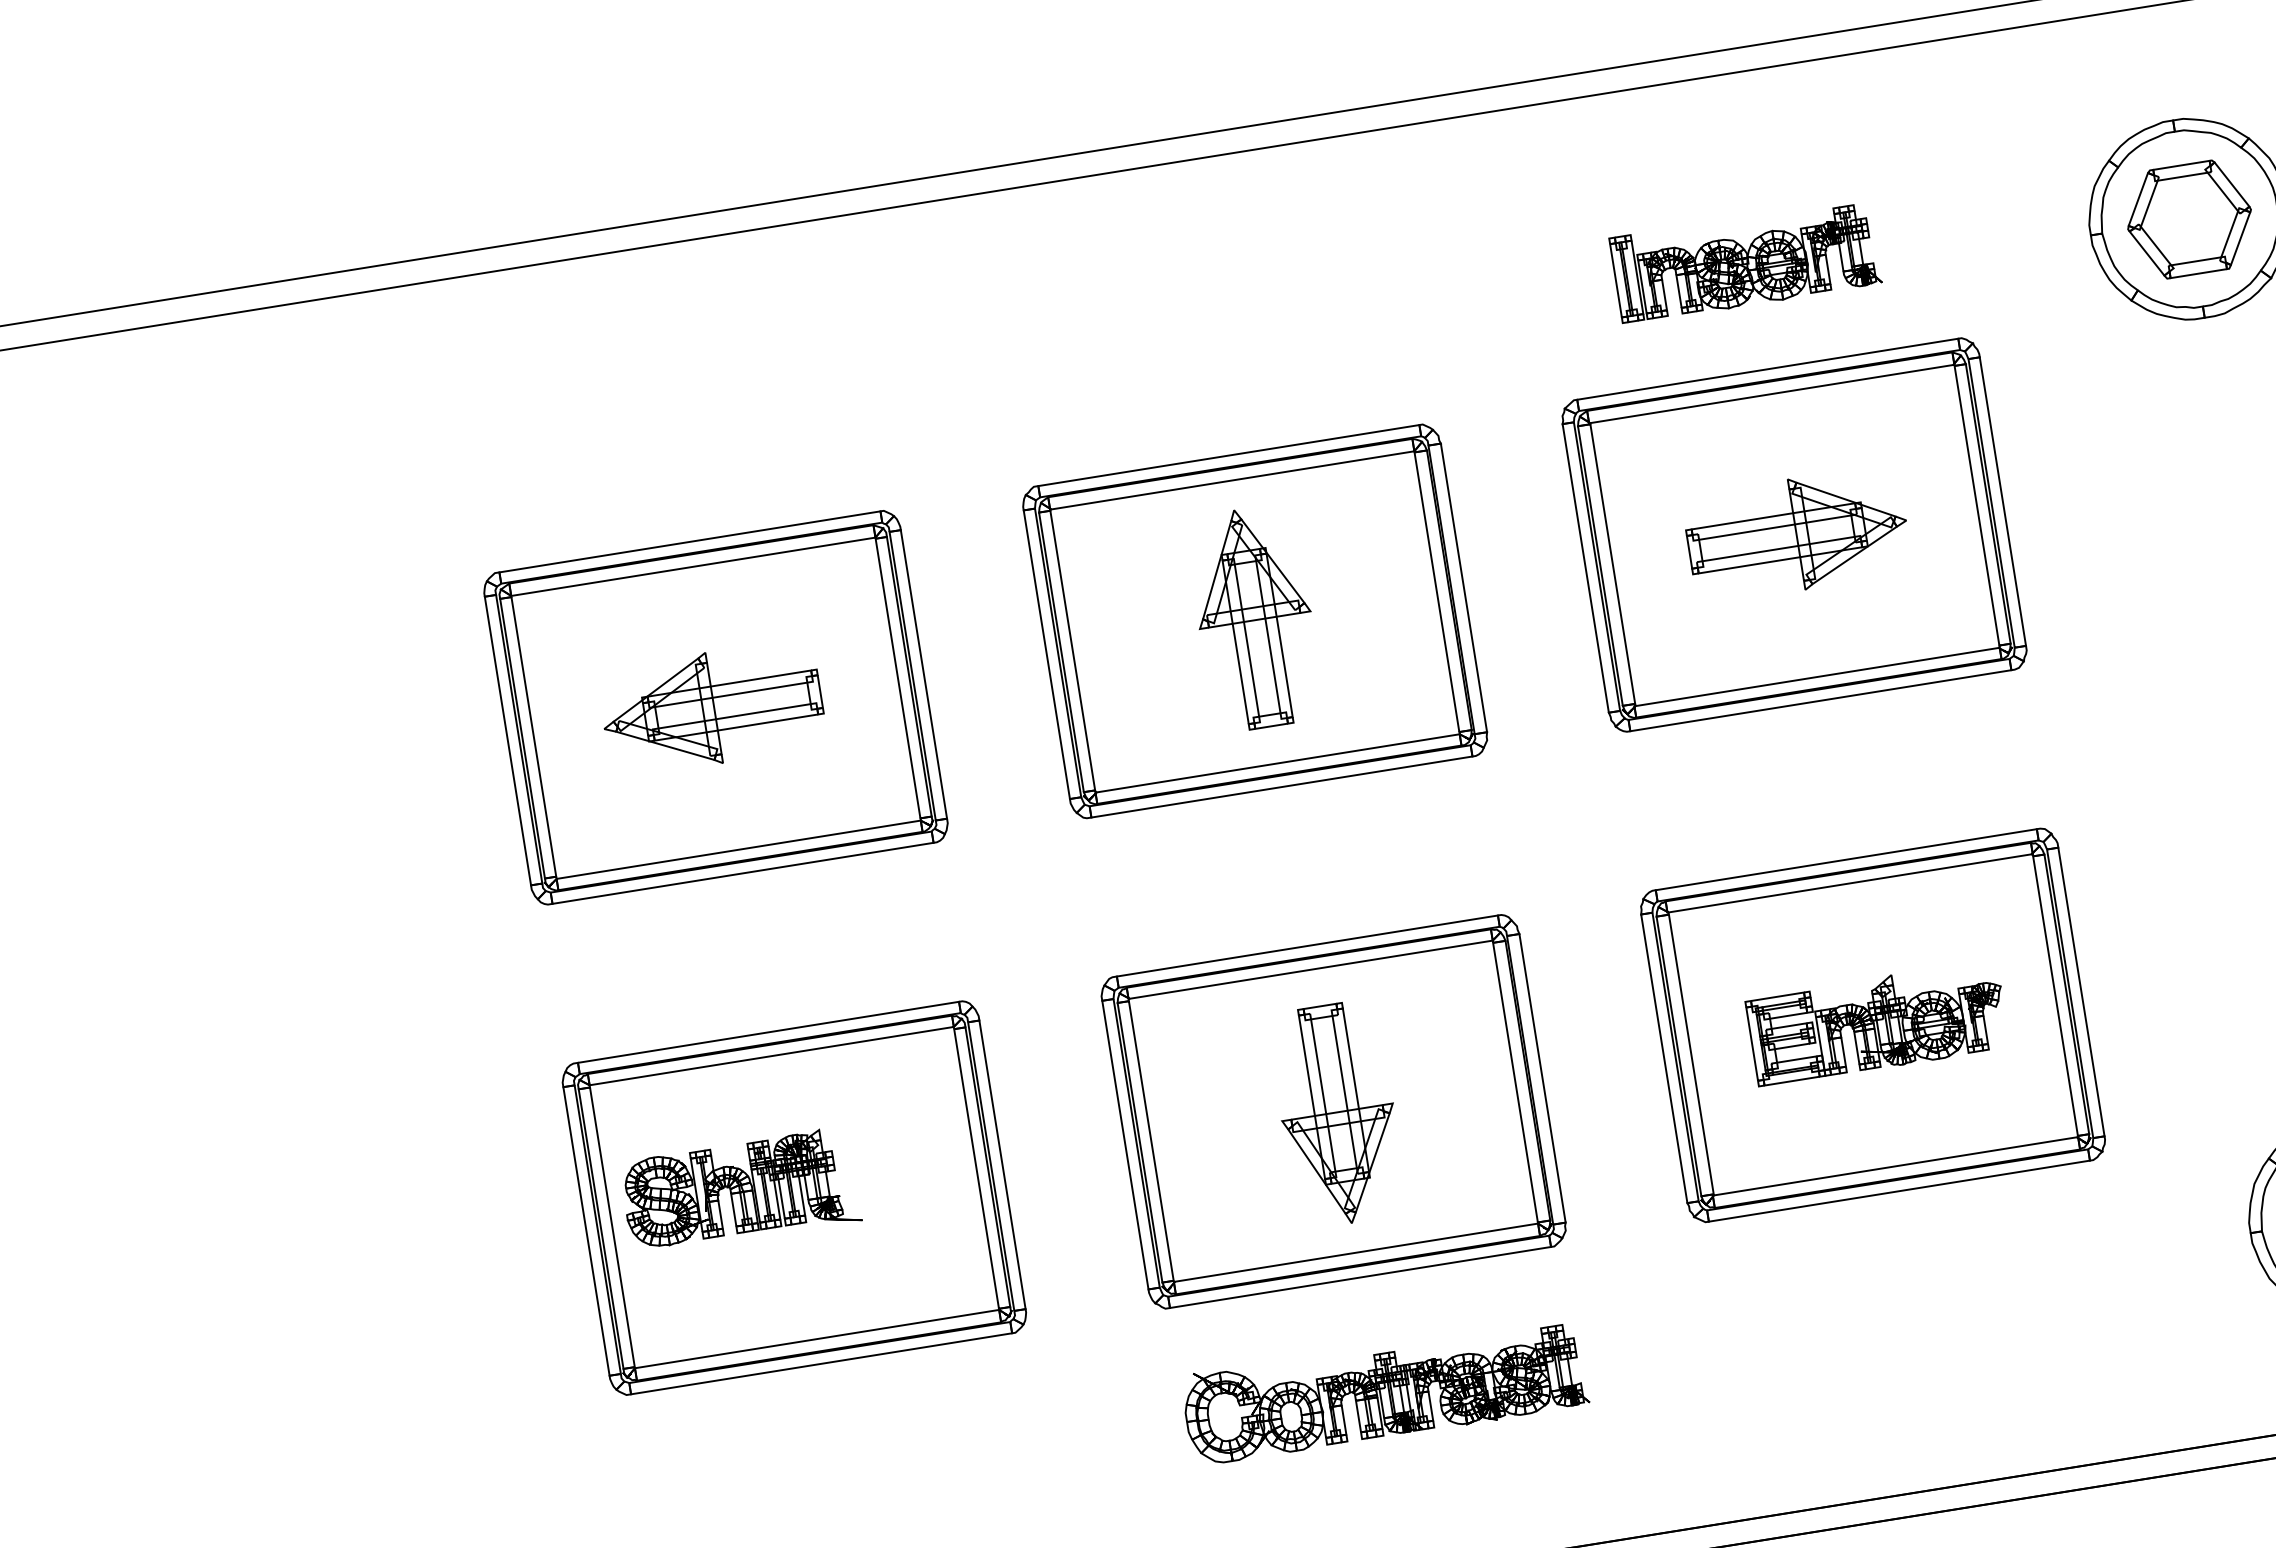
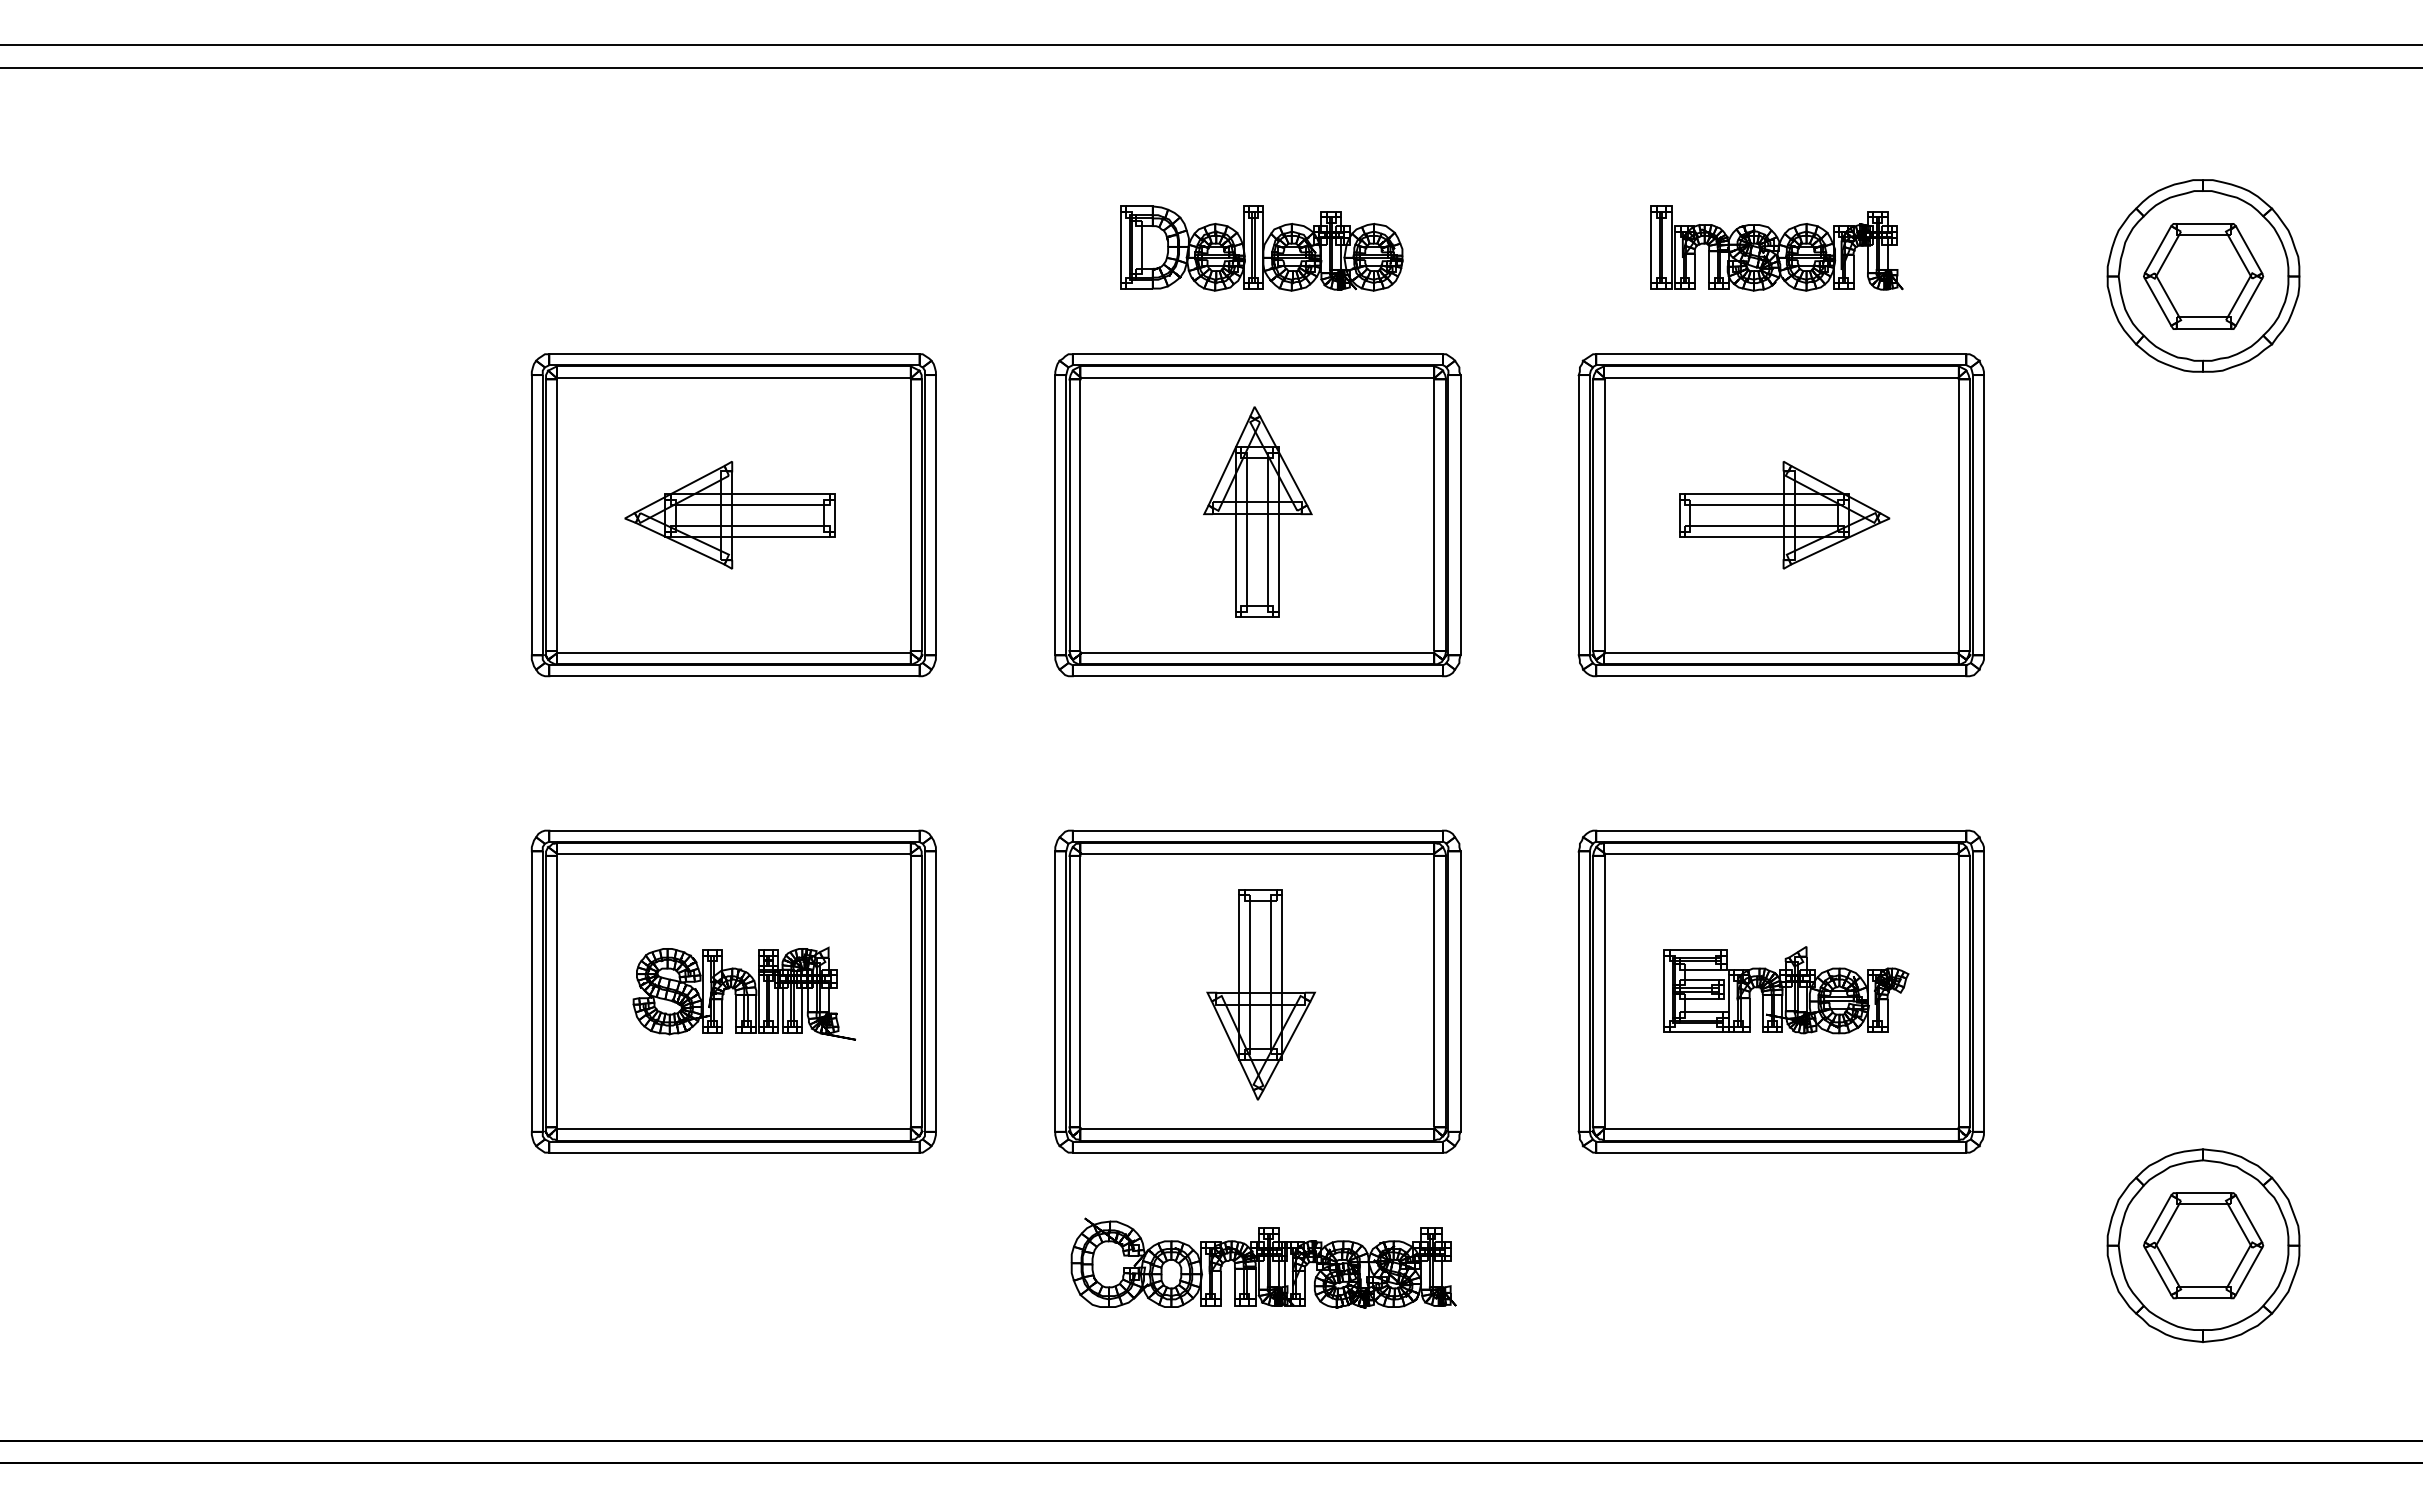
part: (1215, 346) -> (1261, 248), added
part: (739, 1191) -> (743, 993), moved

